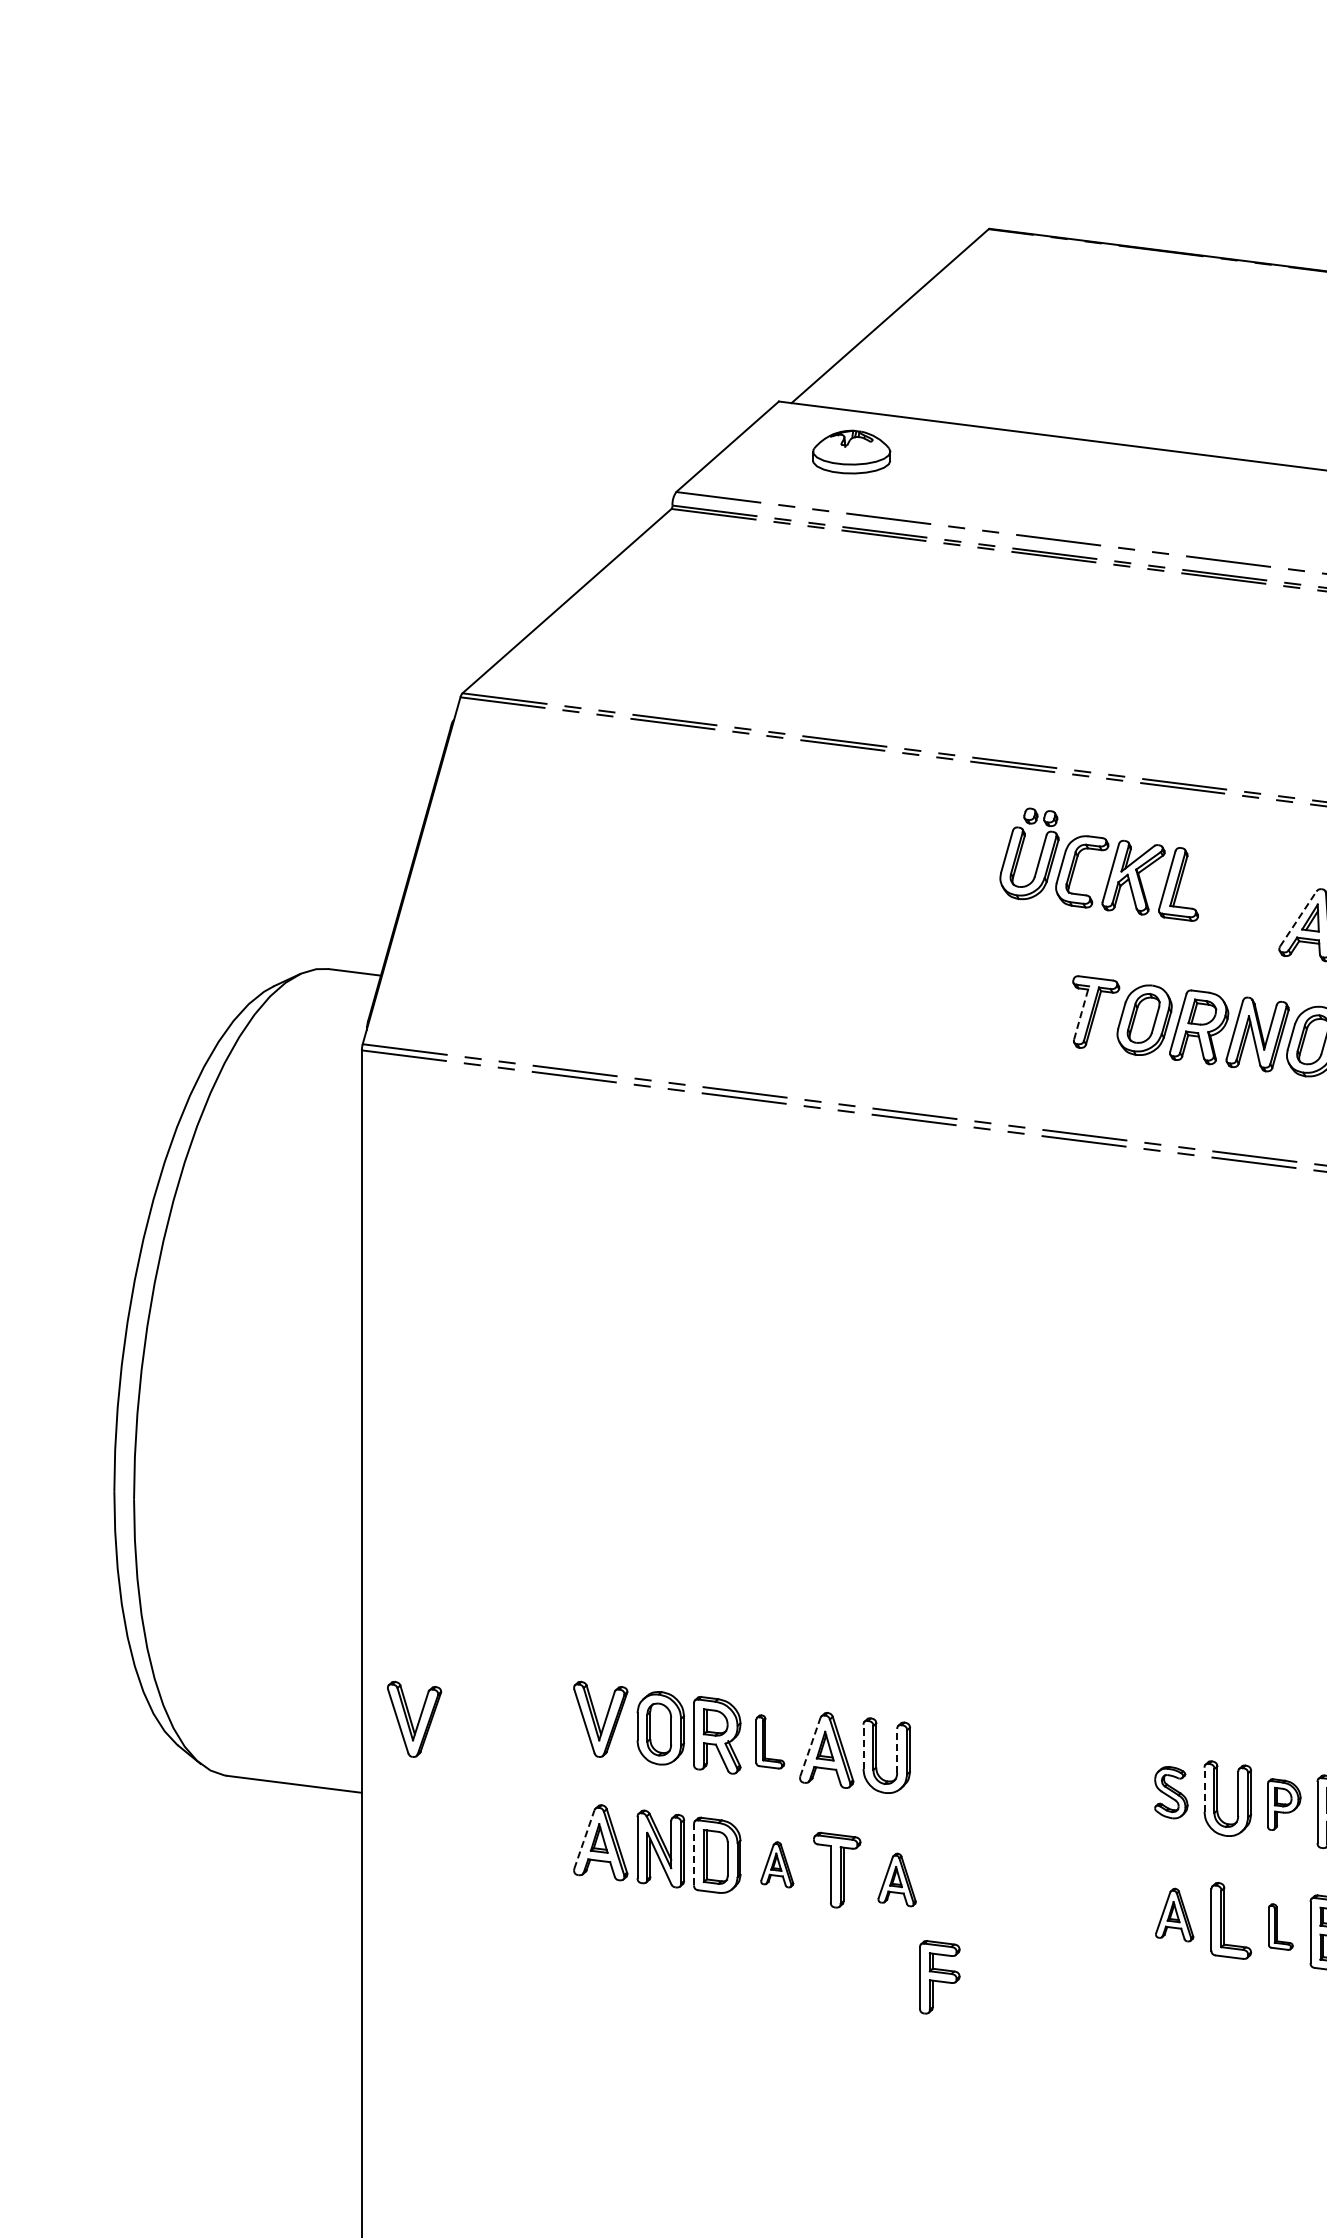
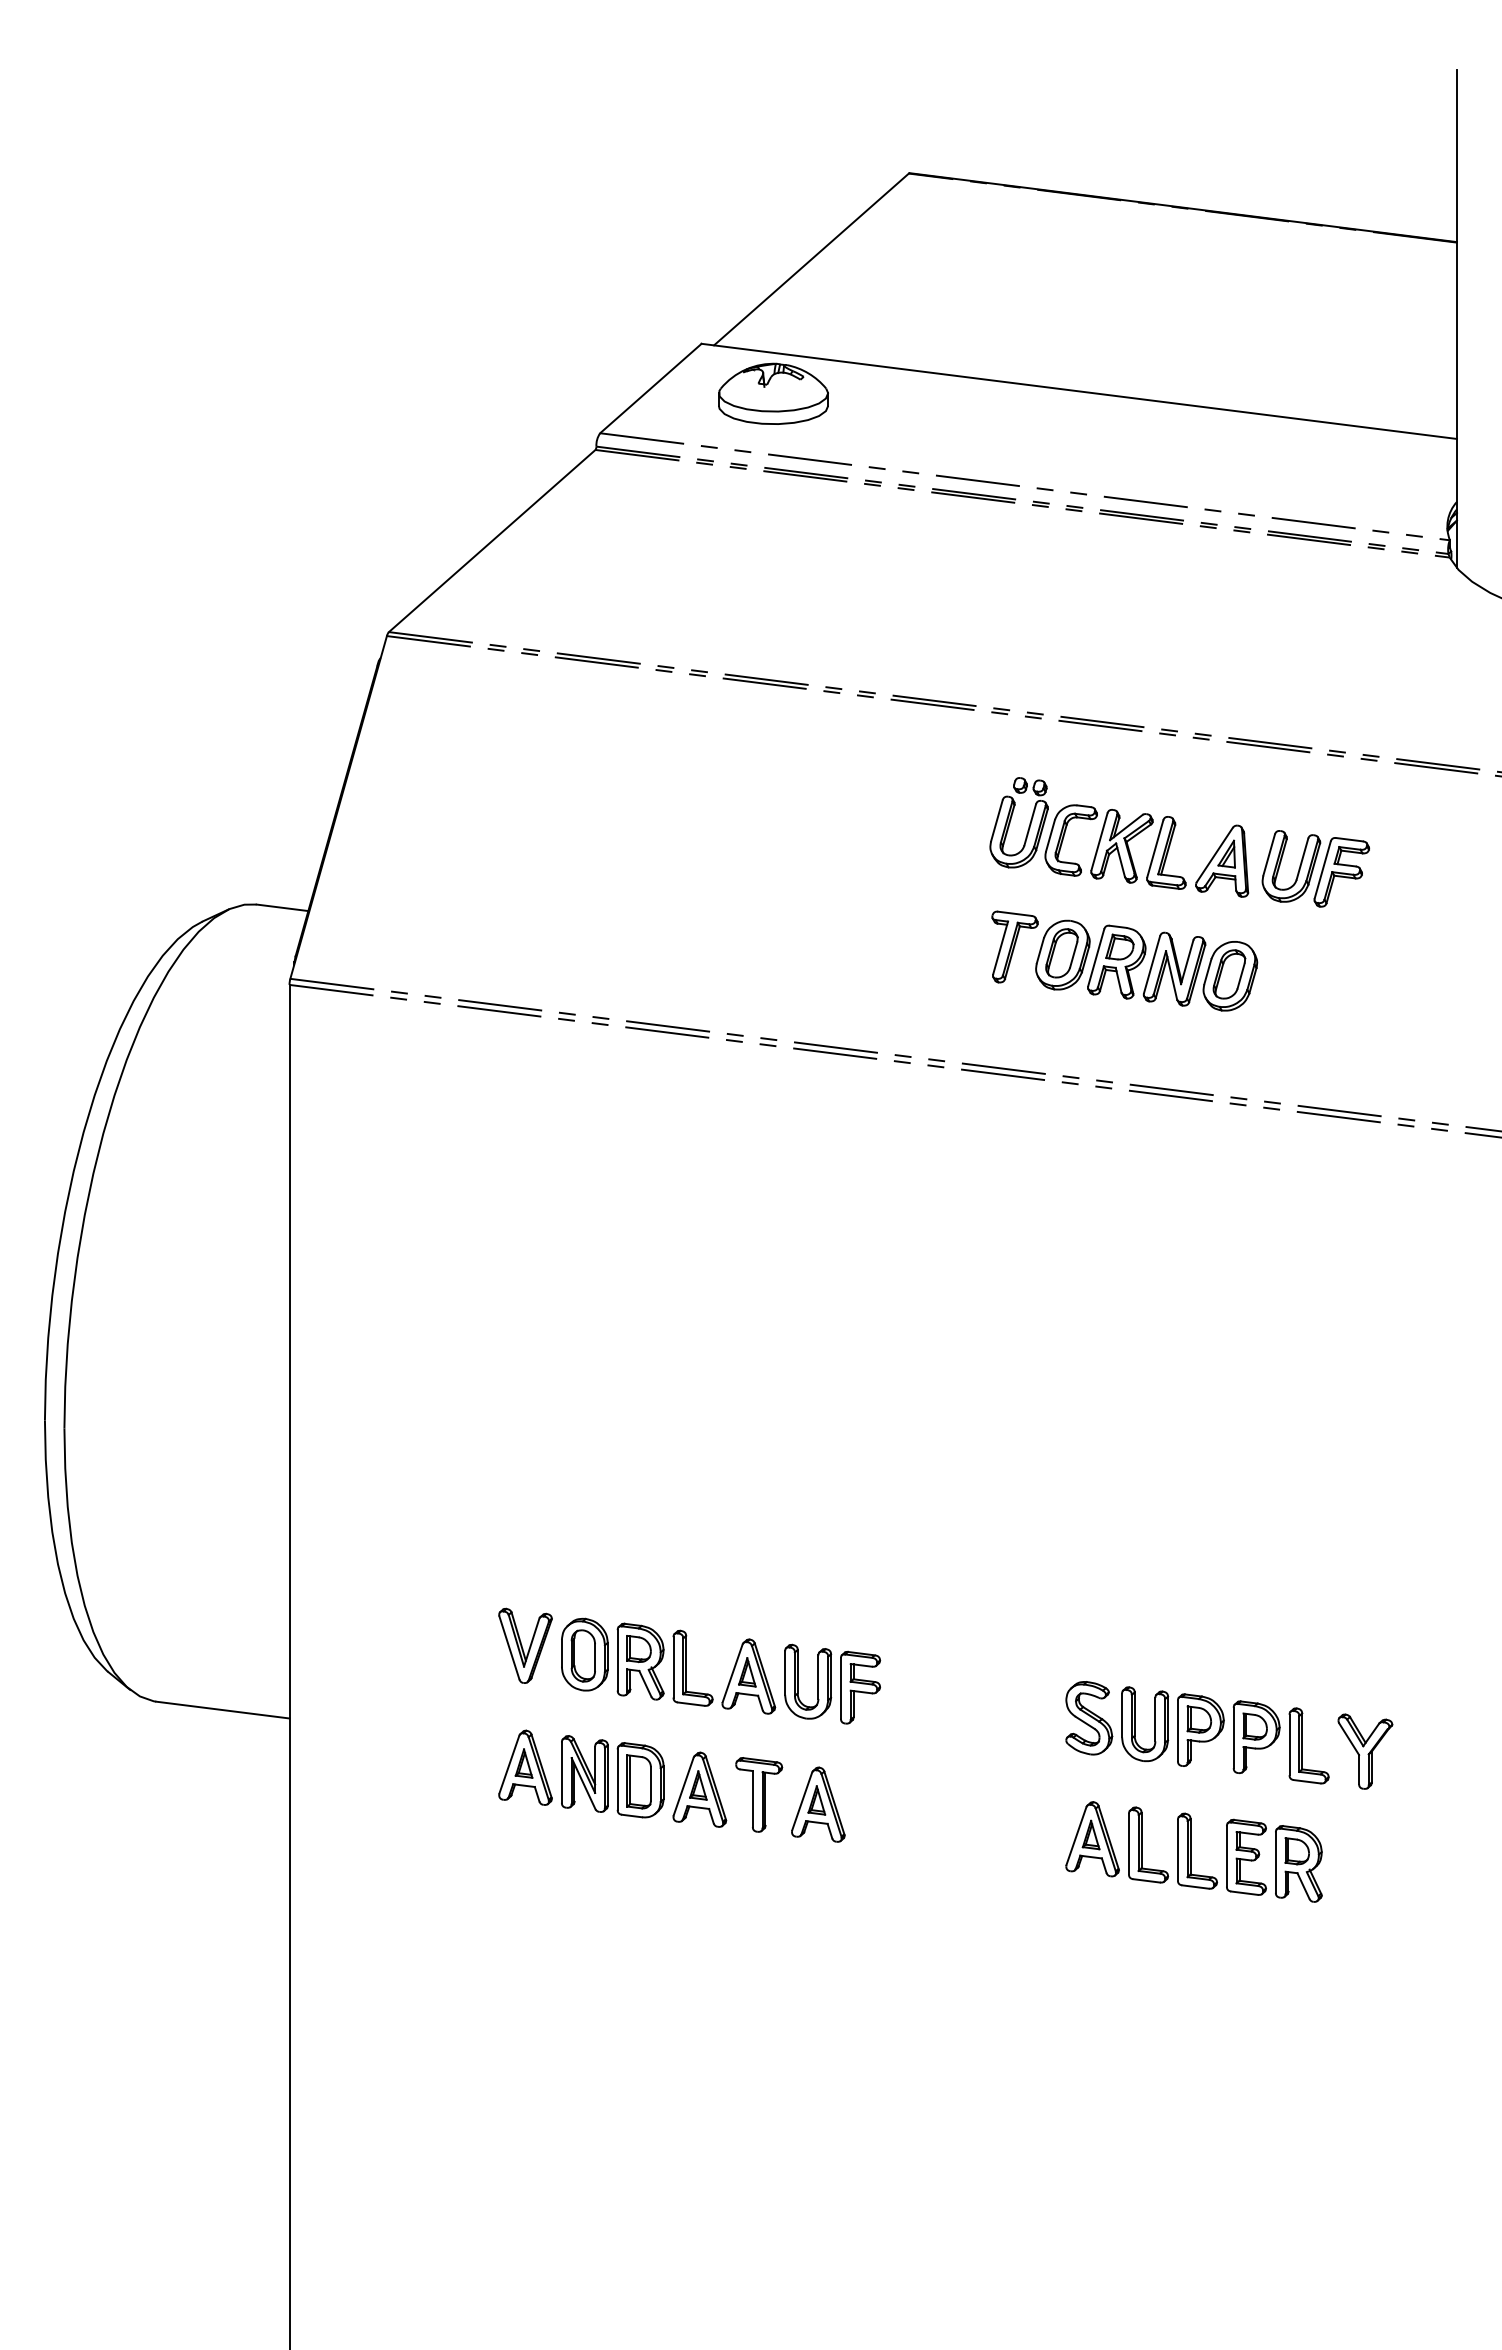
part: (851, 451) -> (773, 393), size x1.43
part: (1110, 868) -> (1099, 837), moved
line: (1298, 919) -> (1214, 855), dashed -> solid
line: (1081, 1012) -> (1000, 947), dashed -> solid
part: (414, 1718) -> (341, 1645), removed
part: (769, 1741) -> (692, 1667), size x1.43
line: (810, 1747) -> (732, 1673), dashed -> solid
line: (863, 1747) -> (785, 1673), dashed -> solid
line: (897, 1751) -> (818, 1677), dashed -> solid
line: (1204, 1789) -> (1122, 1715), dashed -> solid
part: (1171, 1792) -> (1089, 1718), size x1.43
part: (1283, 1803) -> (1200, 1729), size x1.43
line: (584, 1839) -> (509, 1764), dashed -> solid
line: (693, 1854) -> (617, 1779), dashed -> solid
part: (776, 1864) -> (699, 1789), size x1.67
part: (897, 1879) -> (818, 1804), size x1.43
part: (1174, 1915) -> (1092, 1839), size x1.43
part: (1280, 1926) -> (1197, 1850), size x1.67
part: (939, 1977) -> (860, 1687), moved

